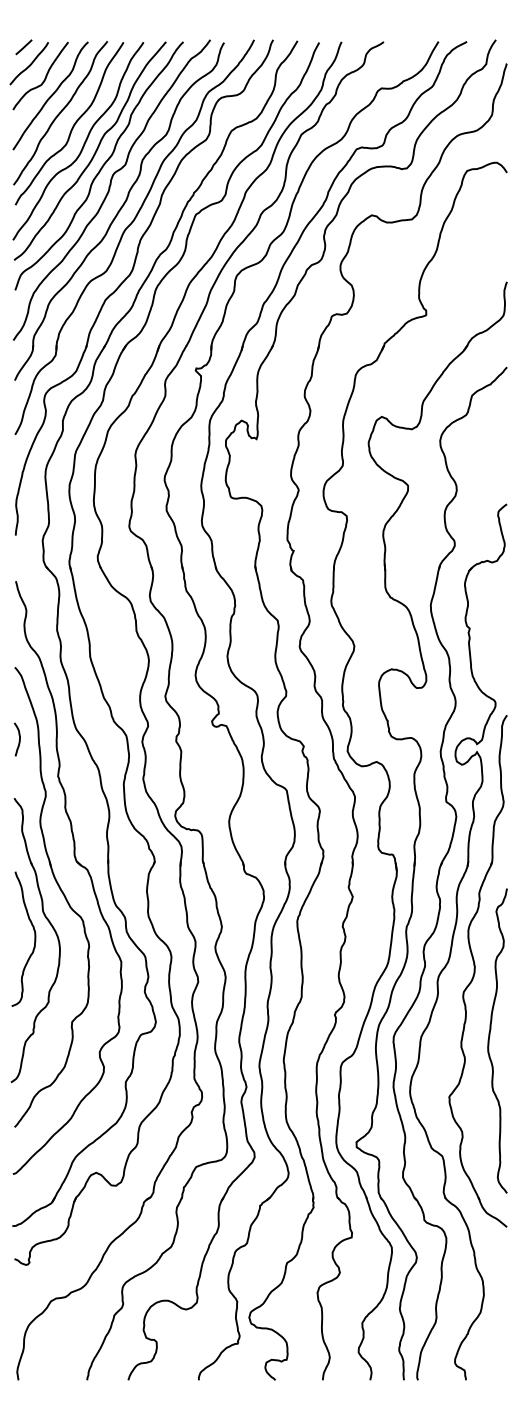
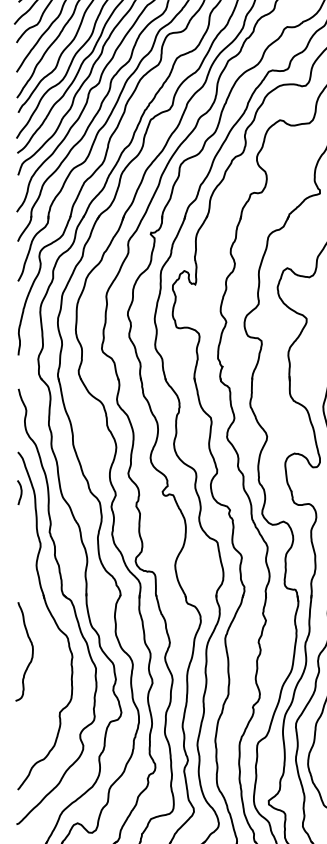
curve: (18, 741) -> (20, 494), moved
part: (53, 930) -> (46, 645), removed

